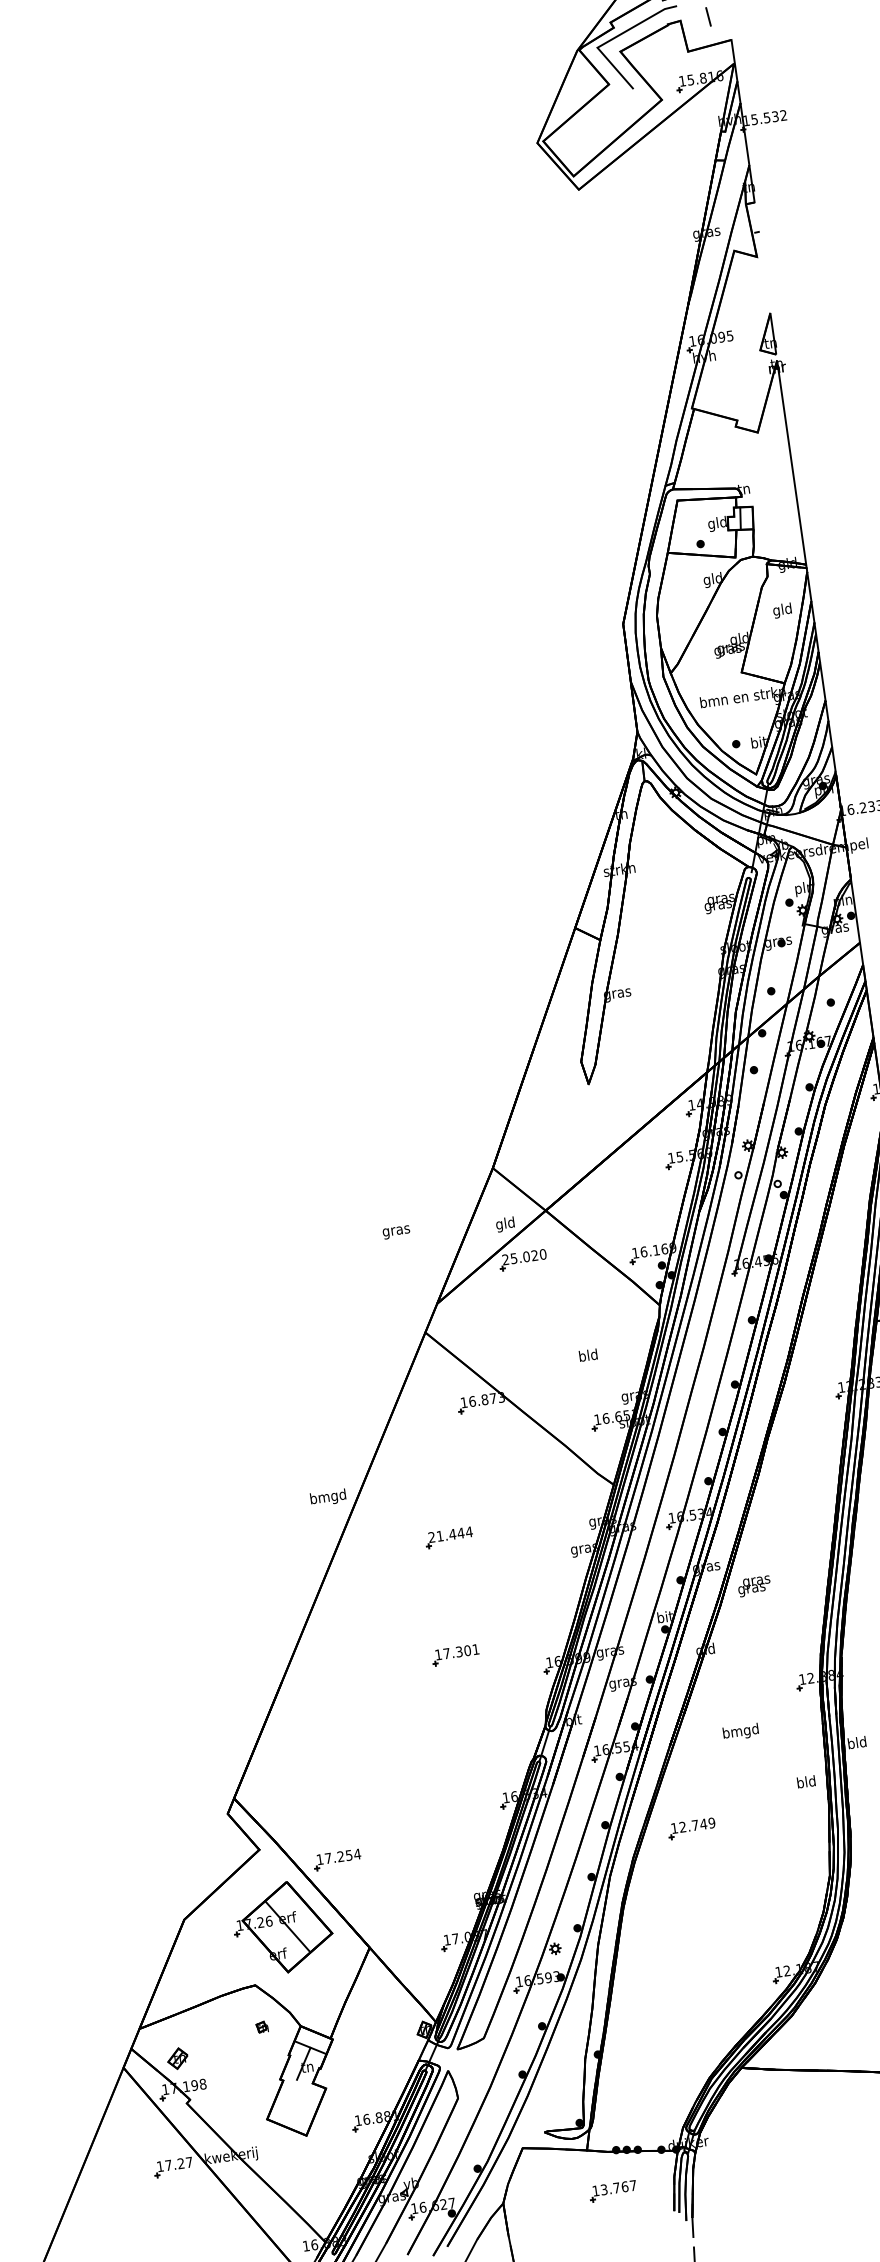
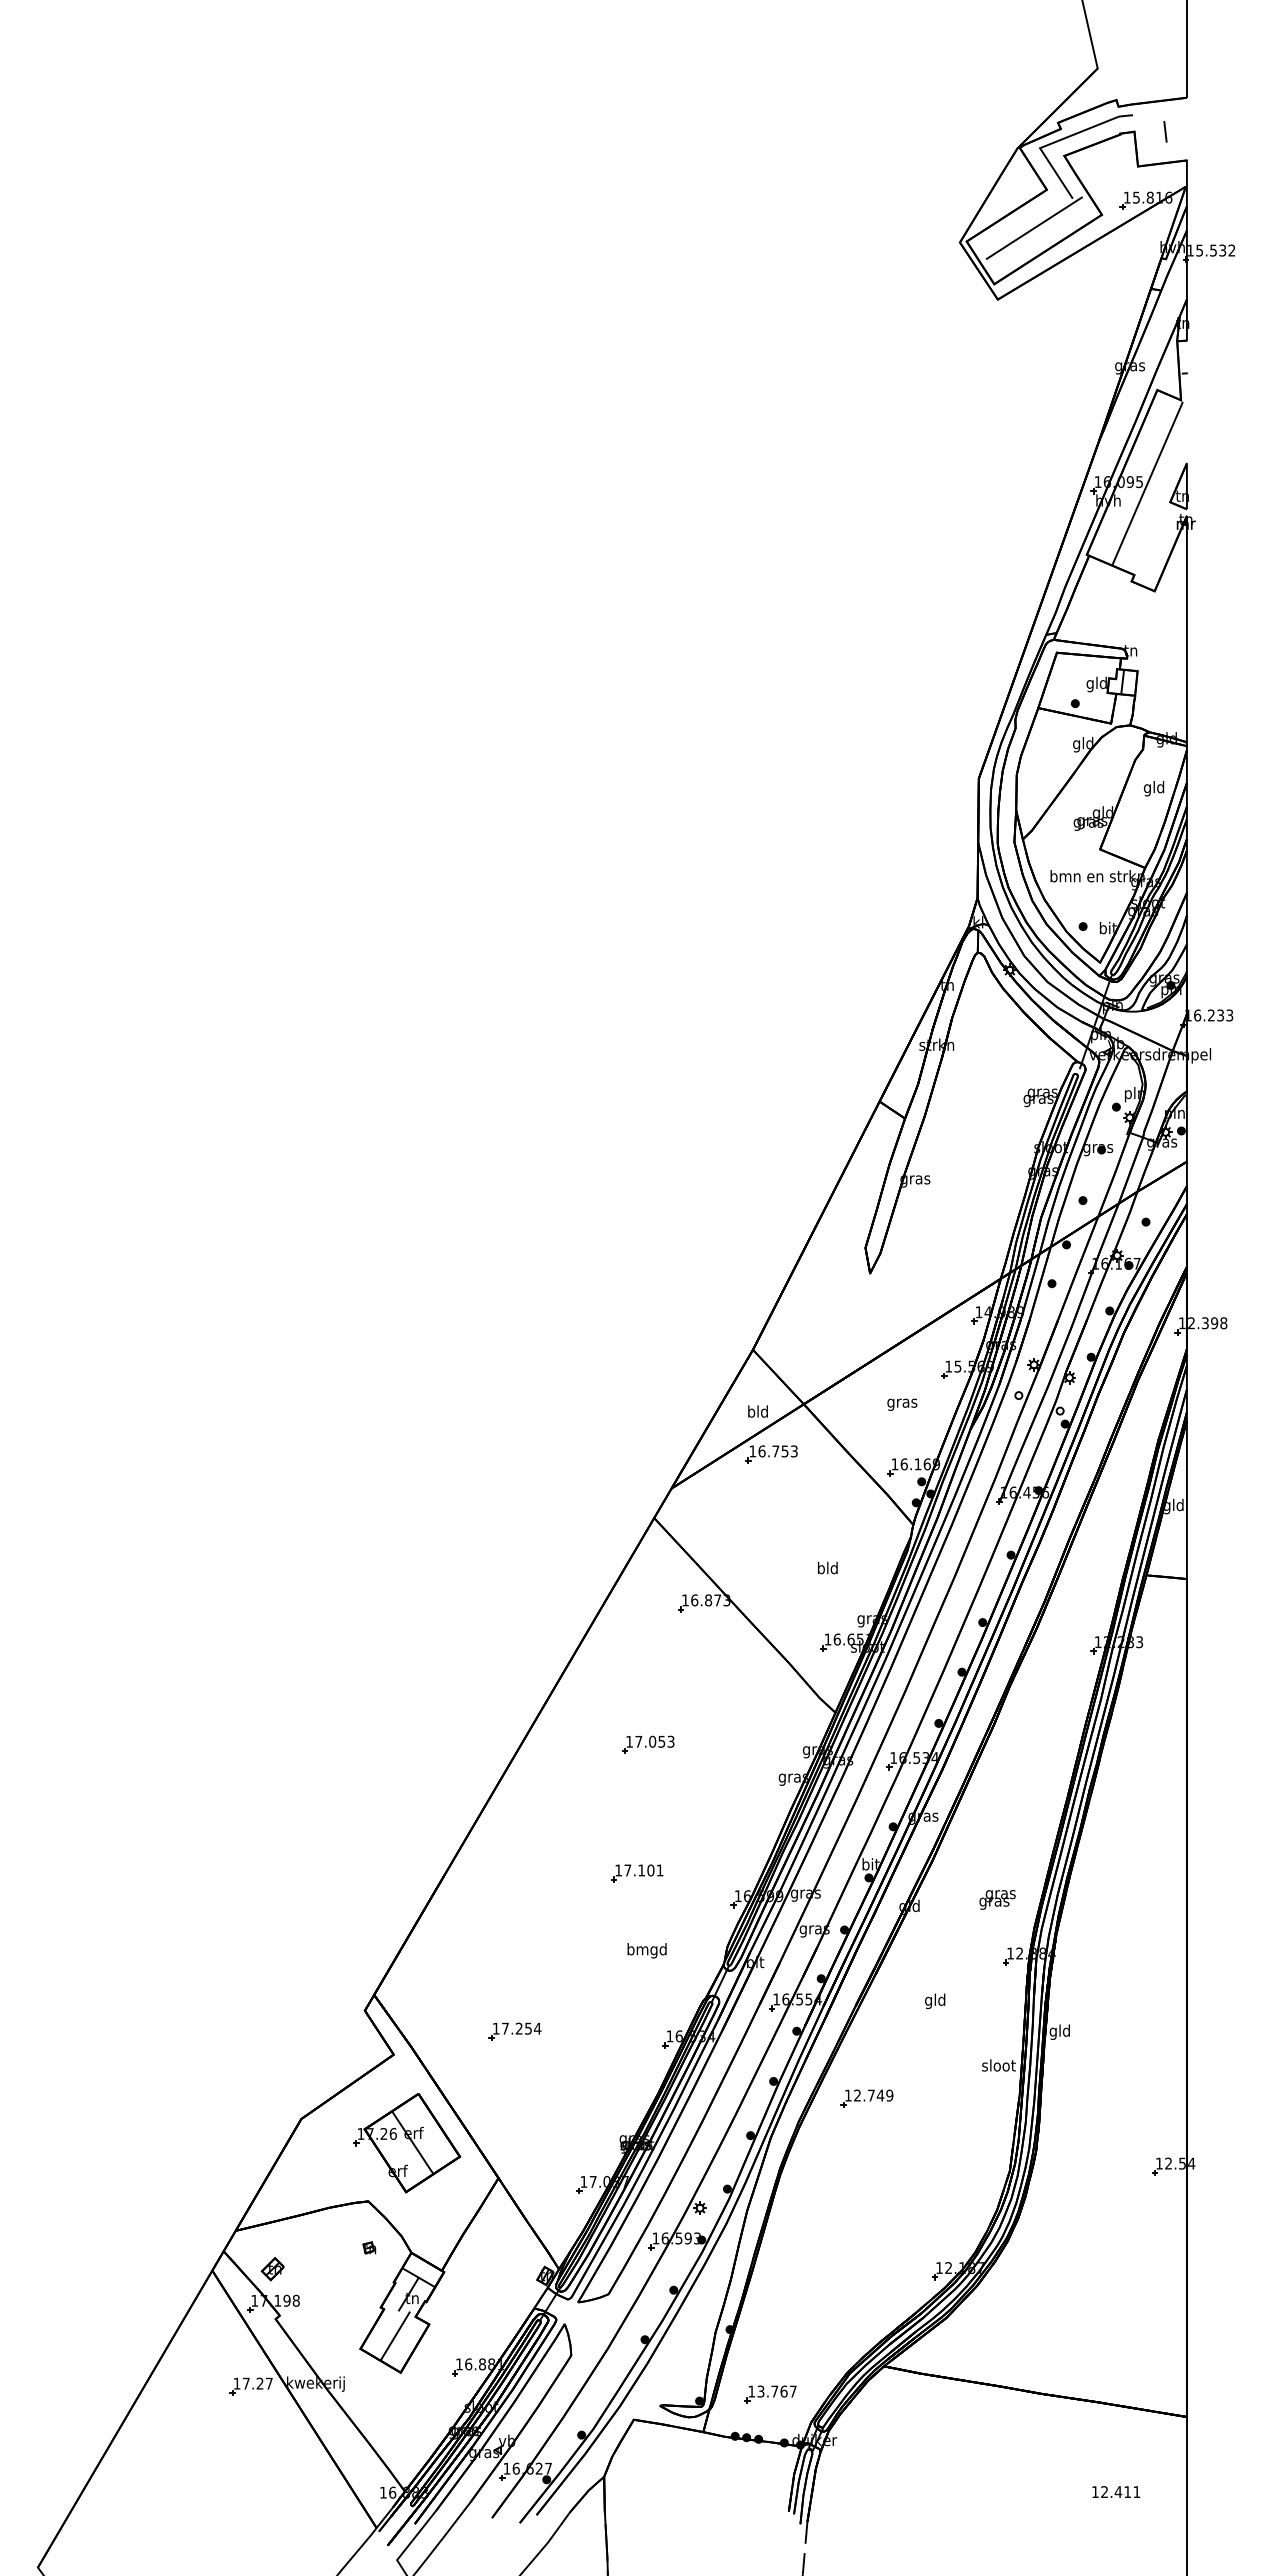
line: (601, 120) -> (1033, 227), added
line: (737, 336) -> (1147, 483), added
text: (499, 1224) -> (751, 1412), gld -> bld
text: (396, 1232) -> (902, 1404), moved
text: (524, 1257) -> (773, 1451), 25.020 -> 16.753
text: (327, 1497) -> (646, 1950), moved
text: (450, 1534) -> (650, 1741), 21.444 -> 17.053
text: (754, 1586) -> (997, 1899), moved
text: (459, 1651) -> (641, 1870), 17.301 -> 17.101
text: (740, 1732) -> (934, 2001), bmgd -> gld
text: (851, 1744) -> (1053, 2031), bld -> gld
text: (806, 1781) -> (998, 2065), bld -> sloot
part: (336, 1859) -> (514, 2031), moved
line: (296, 2103) -> (394, 2336), added
part: (613, 2191) -> (770, 2394), moved

